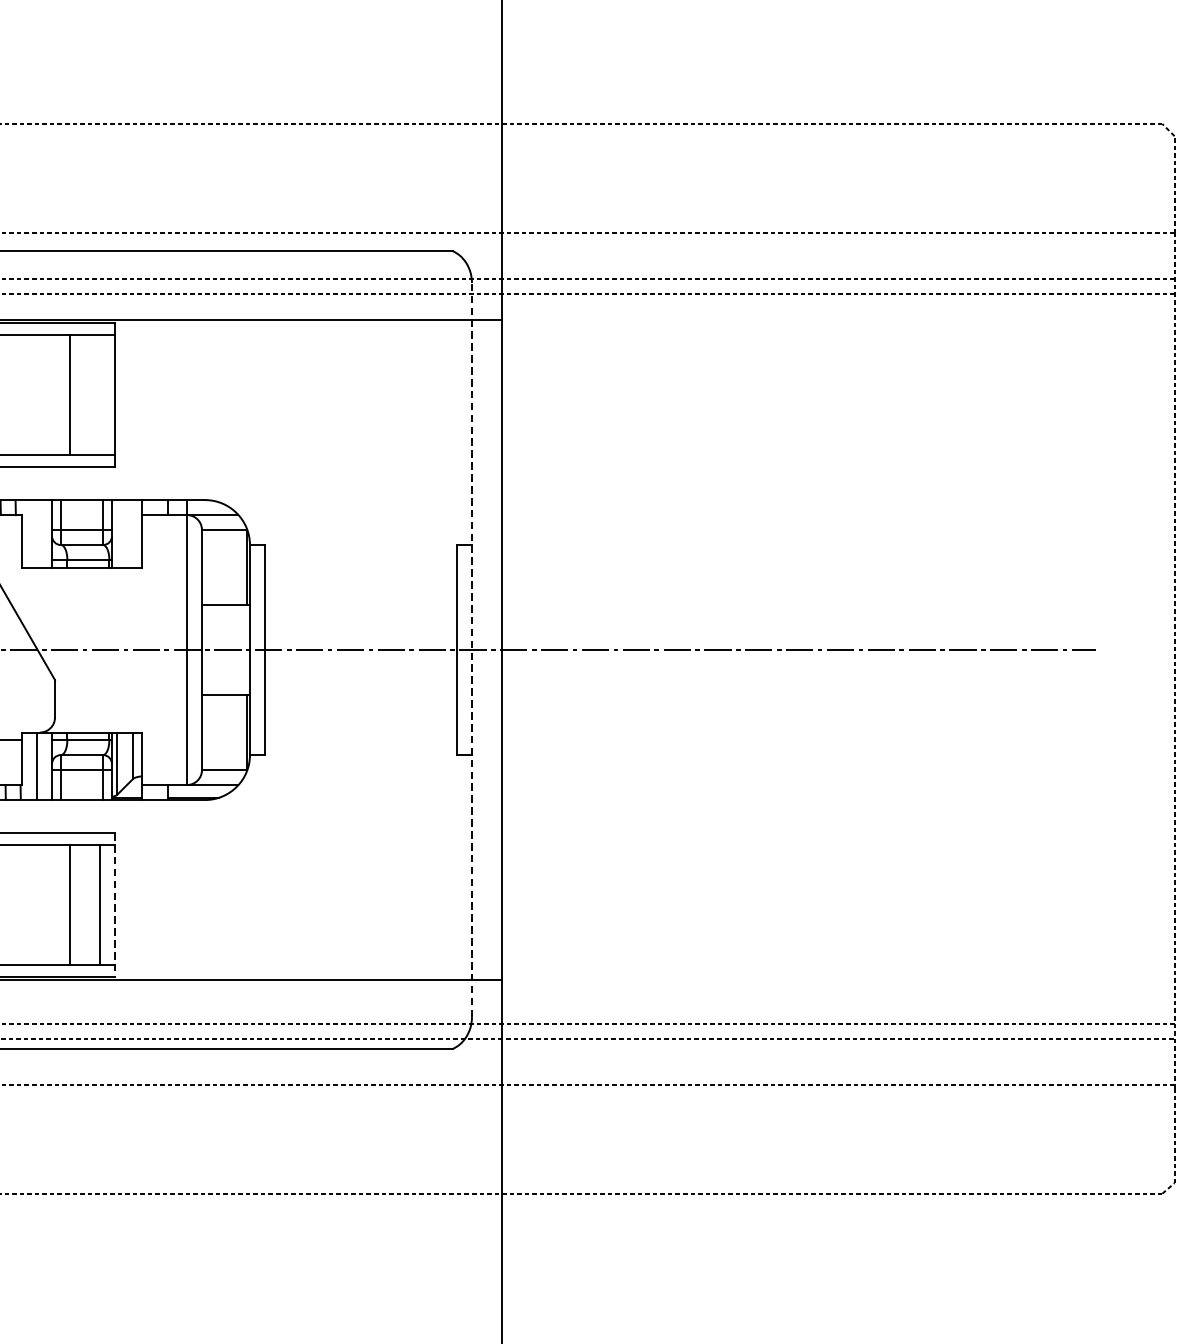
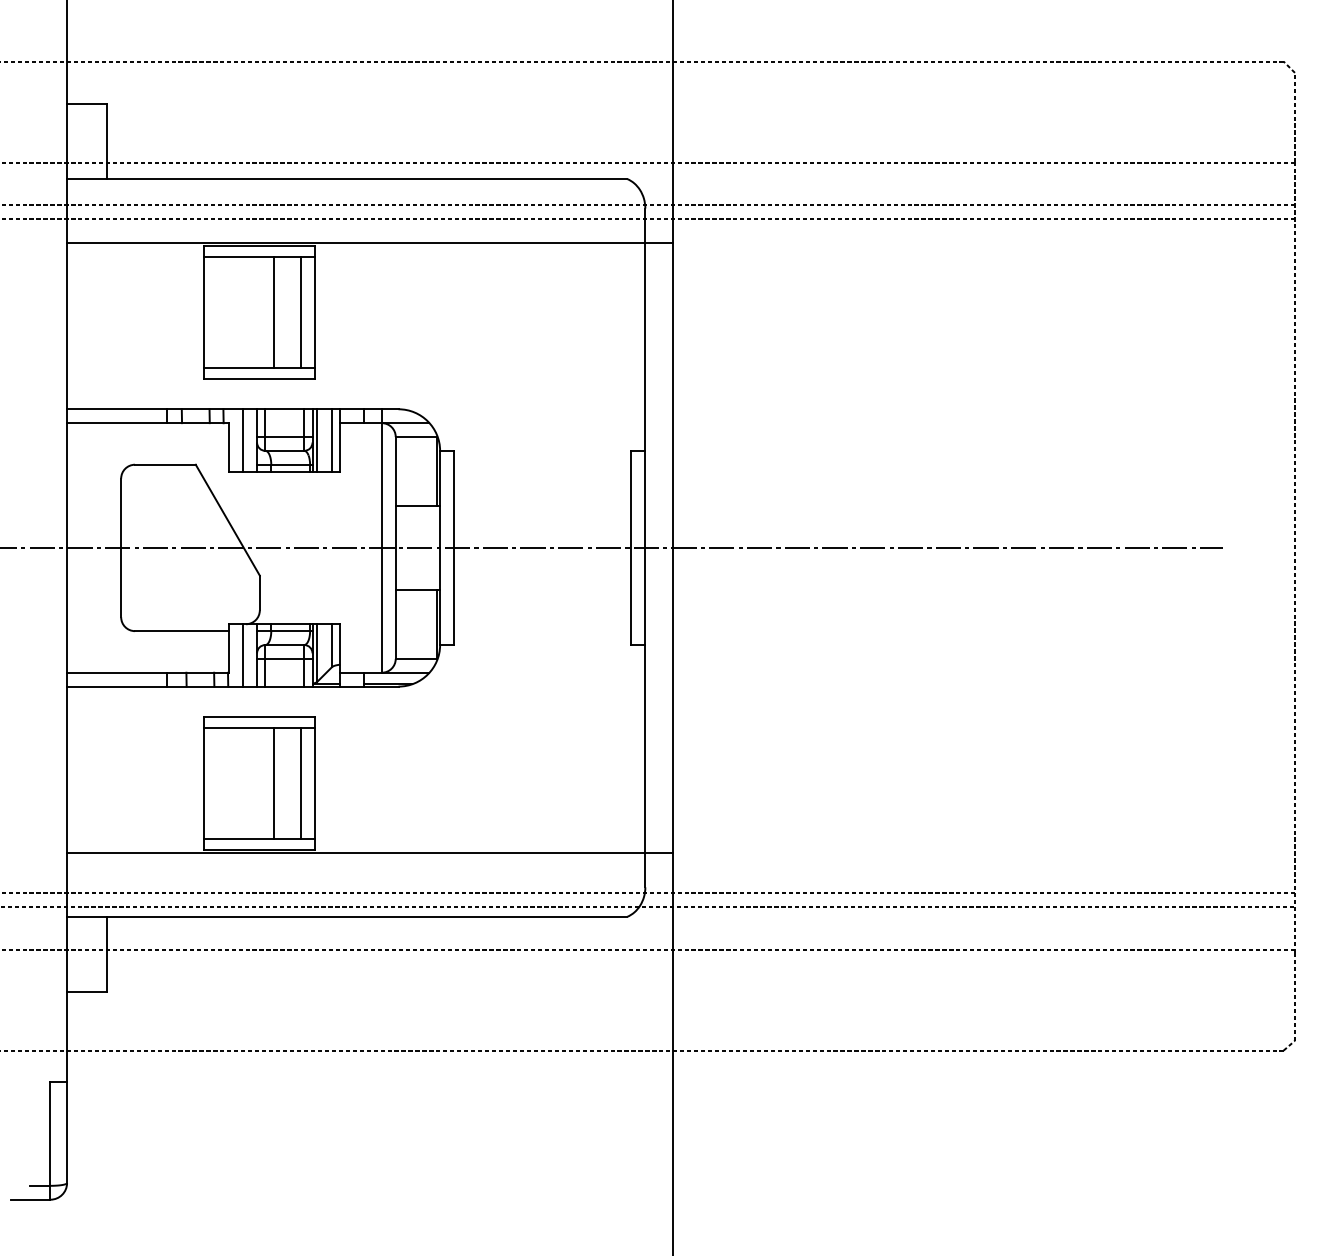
line: (100, 394) -> (301, 311), added
line: (37, 533) -> (243, 440), added
line: (117, 533) -> (317, 440), added
line: (132, 533) -> (331, 440), added
line: (472, 649) -> (645, 547), dashed -> solid
line: (115, 904) -> (315, 783), dashed -> solid

